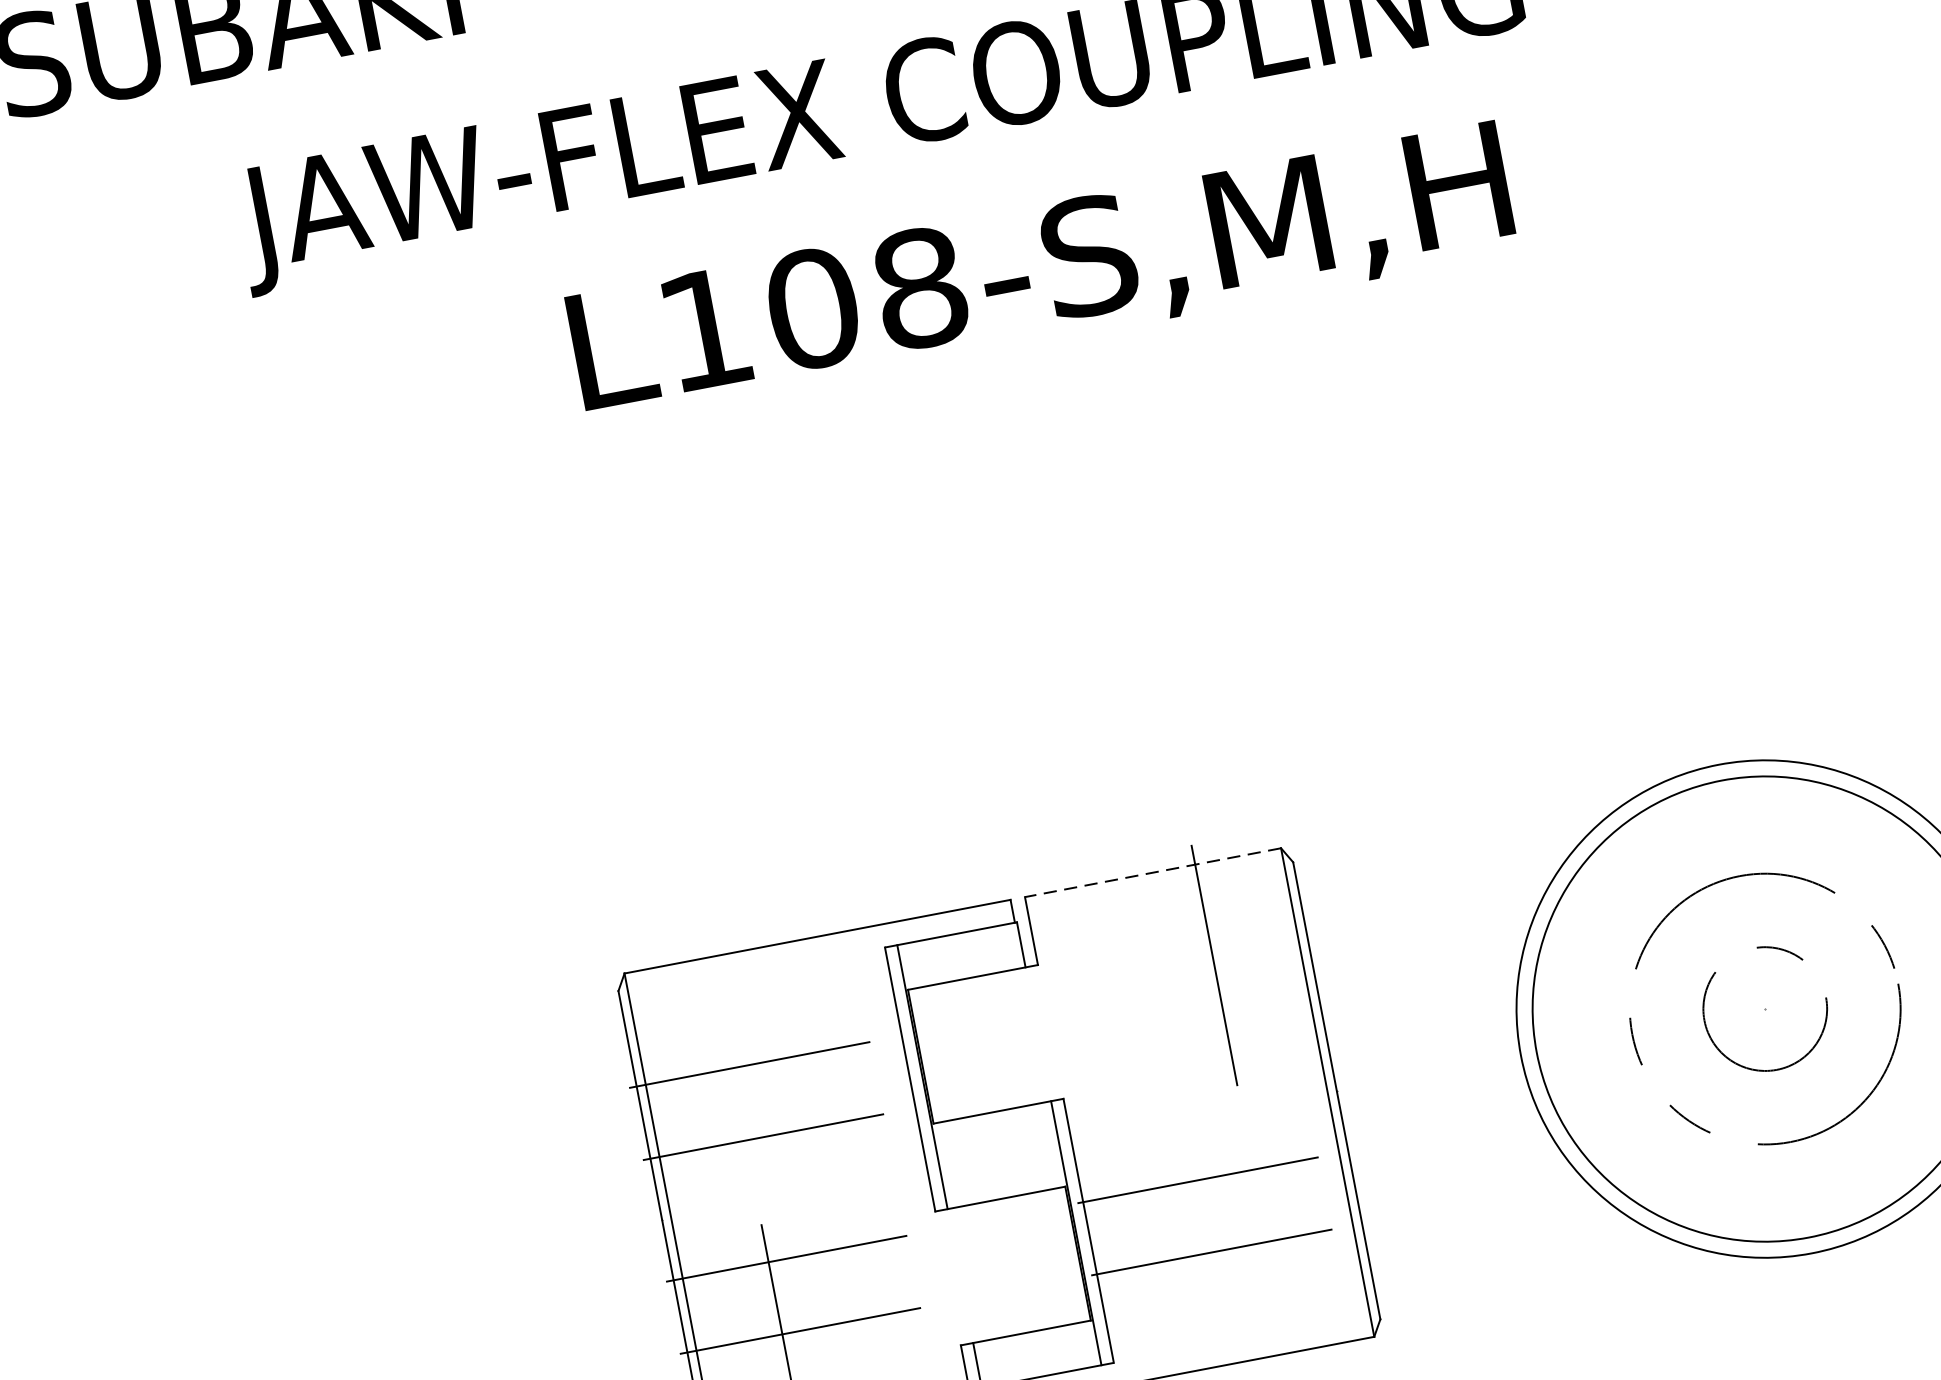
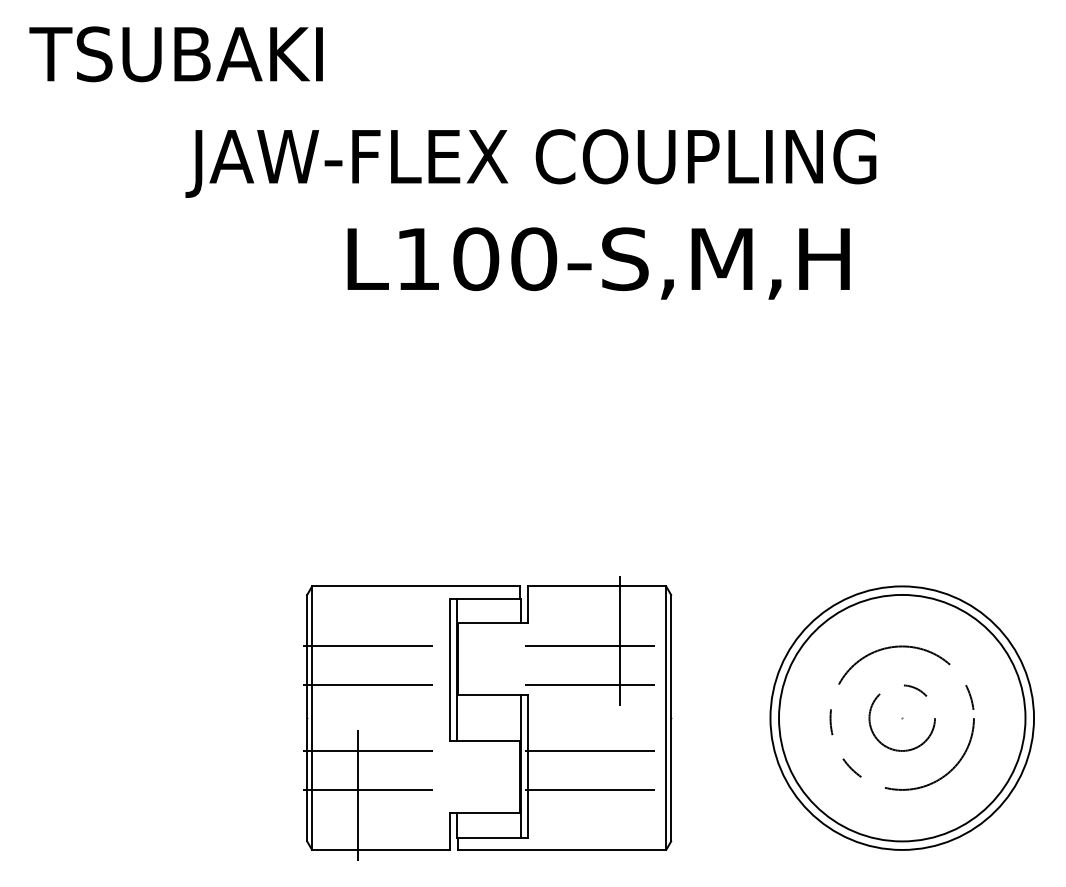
text: (920, 286) -> (534, 258), L108-S,M,H -> L100-S,M,H
line: (1151, 873) -> (596, 586), dashed -> solid
line: (1178, 983) -> (599, 646), added
line: (1192, 1055) -> (599, 685), added

